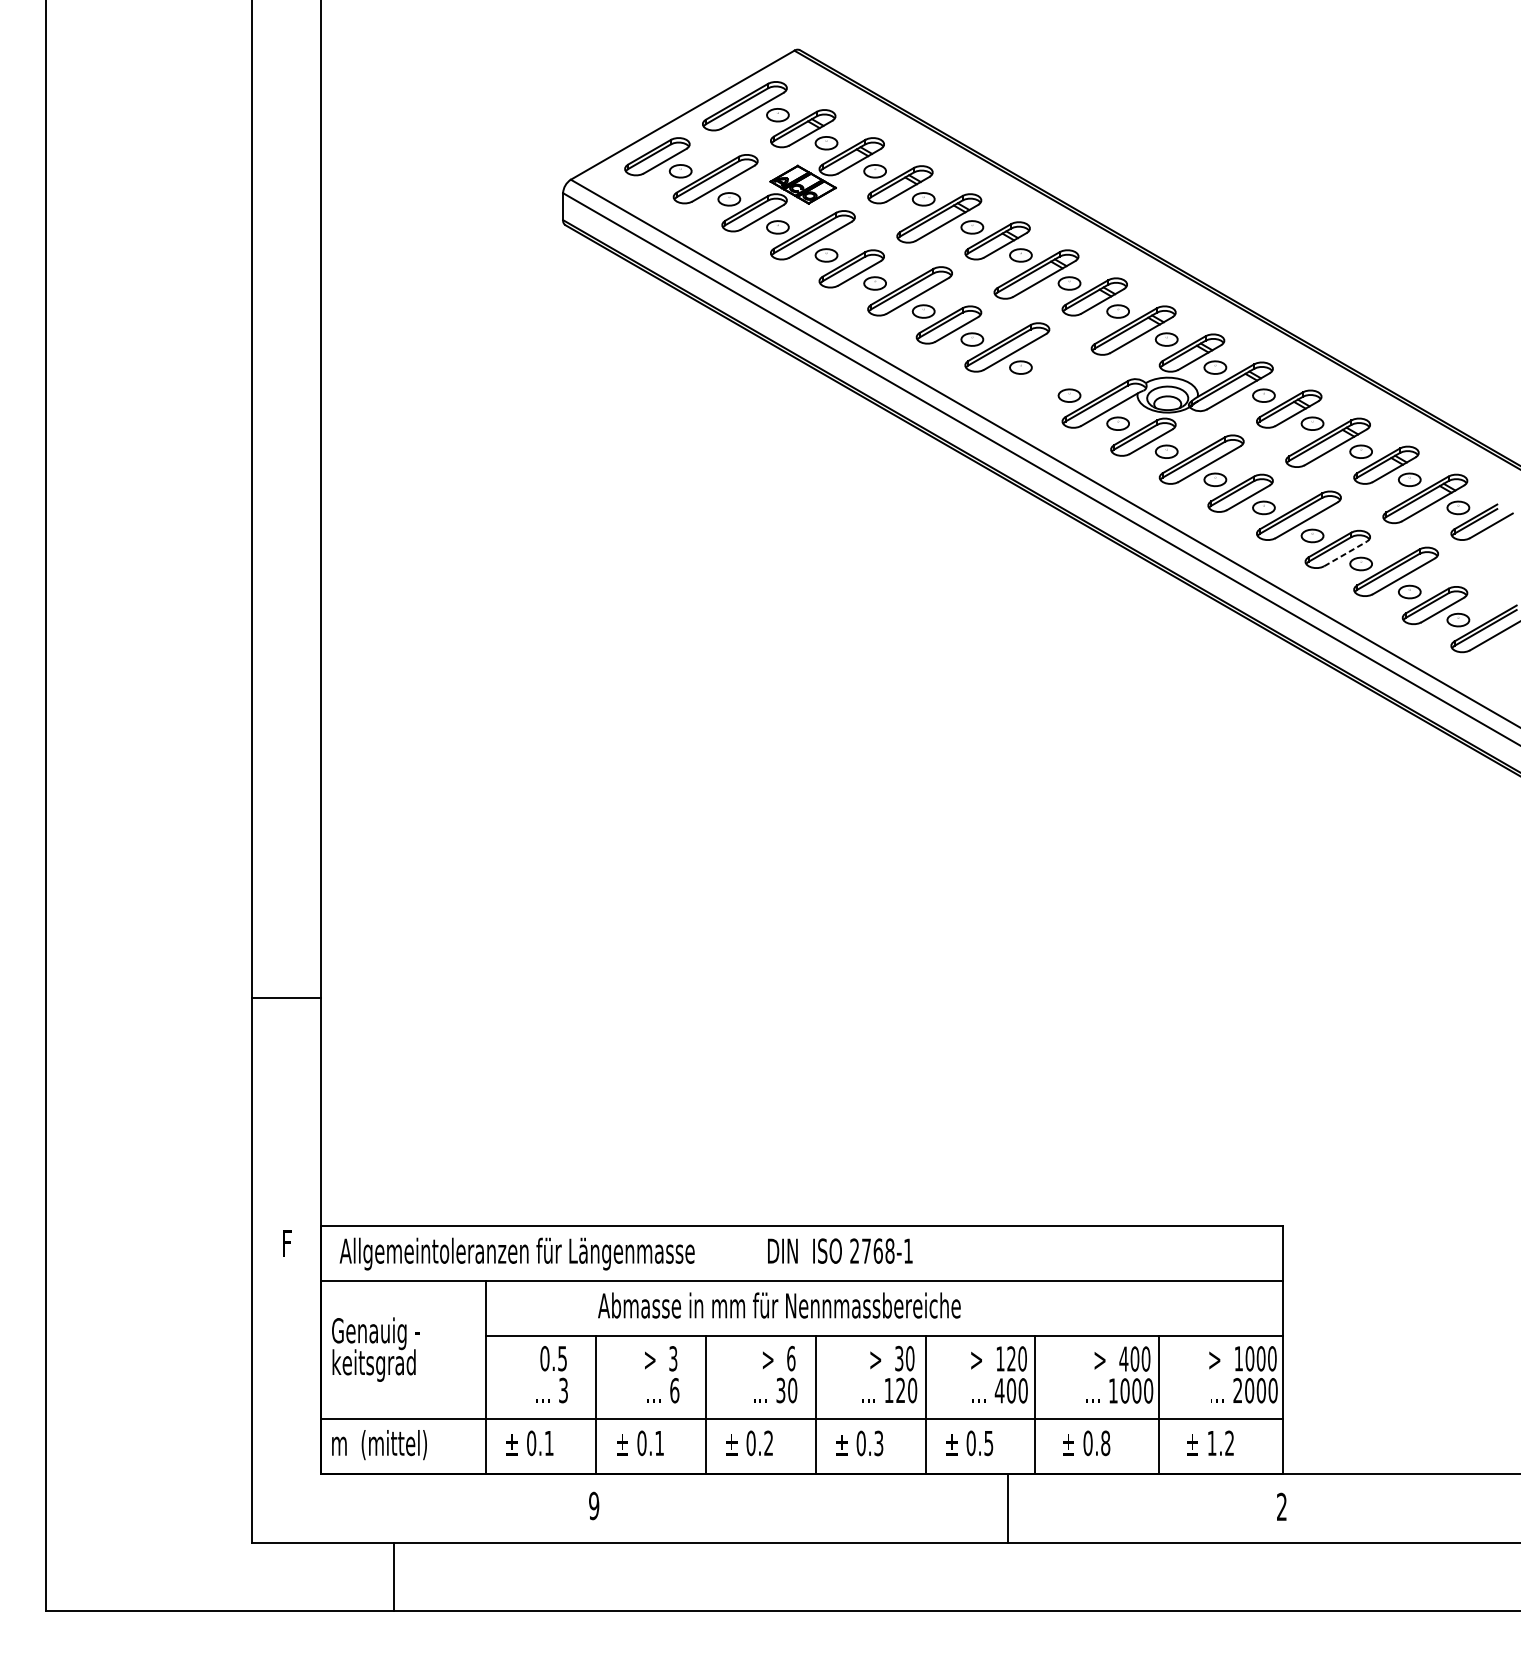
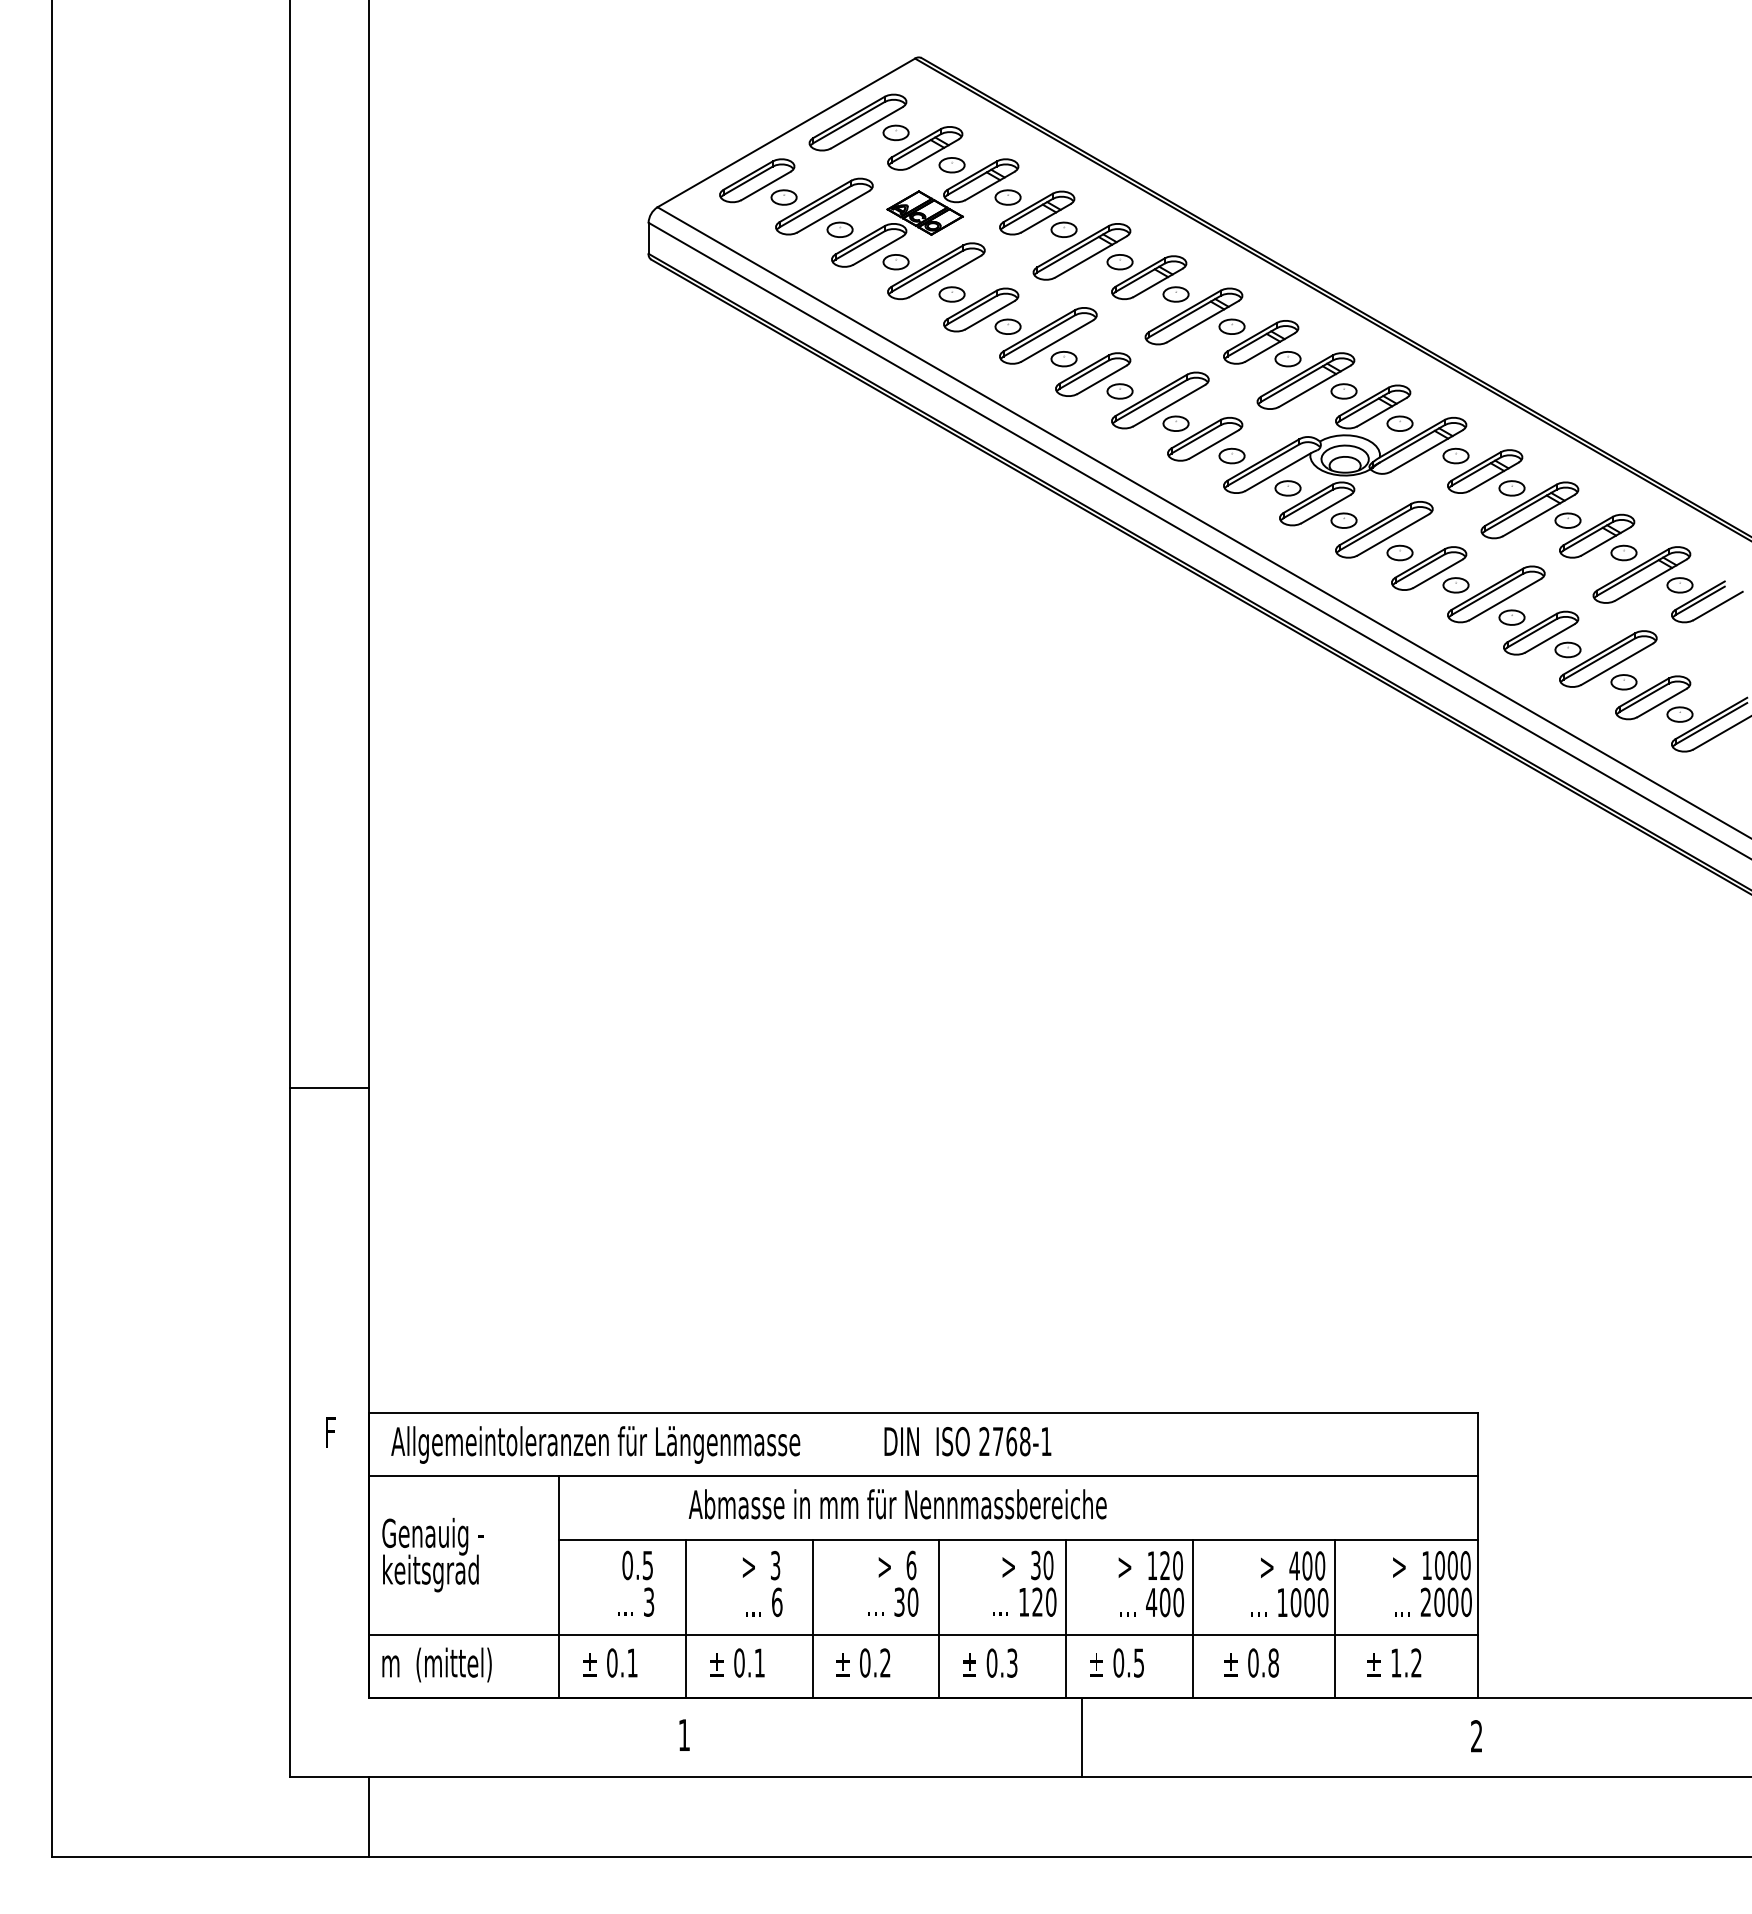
part: (1046, 381) -> (1205, 439), added
line: (1345, 554) -> (1550, 638), dashed -> solid
line: (286, 998) -> (329, 1088), moved
text: (594, 1505) -> (684, 1734), 9 -> 1
line: (1007, 1507) -> (1081, 1737), moved
line: (394, 1576) -> (369, 1816), moved

